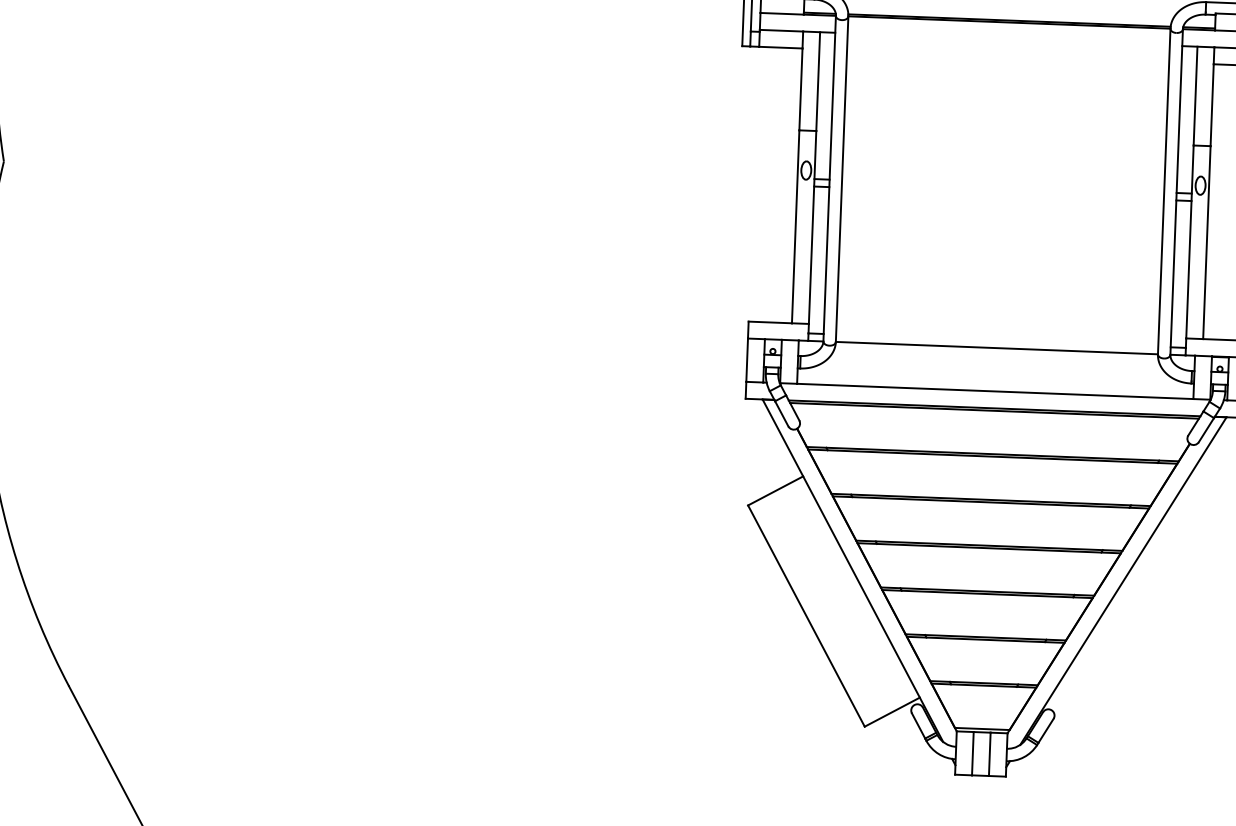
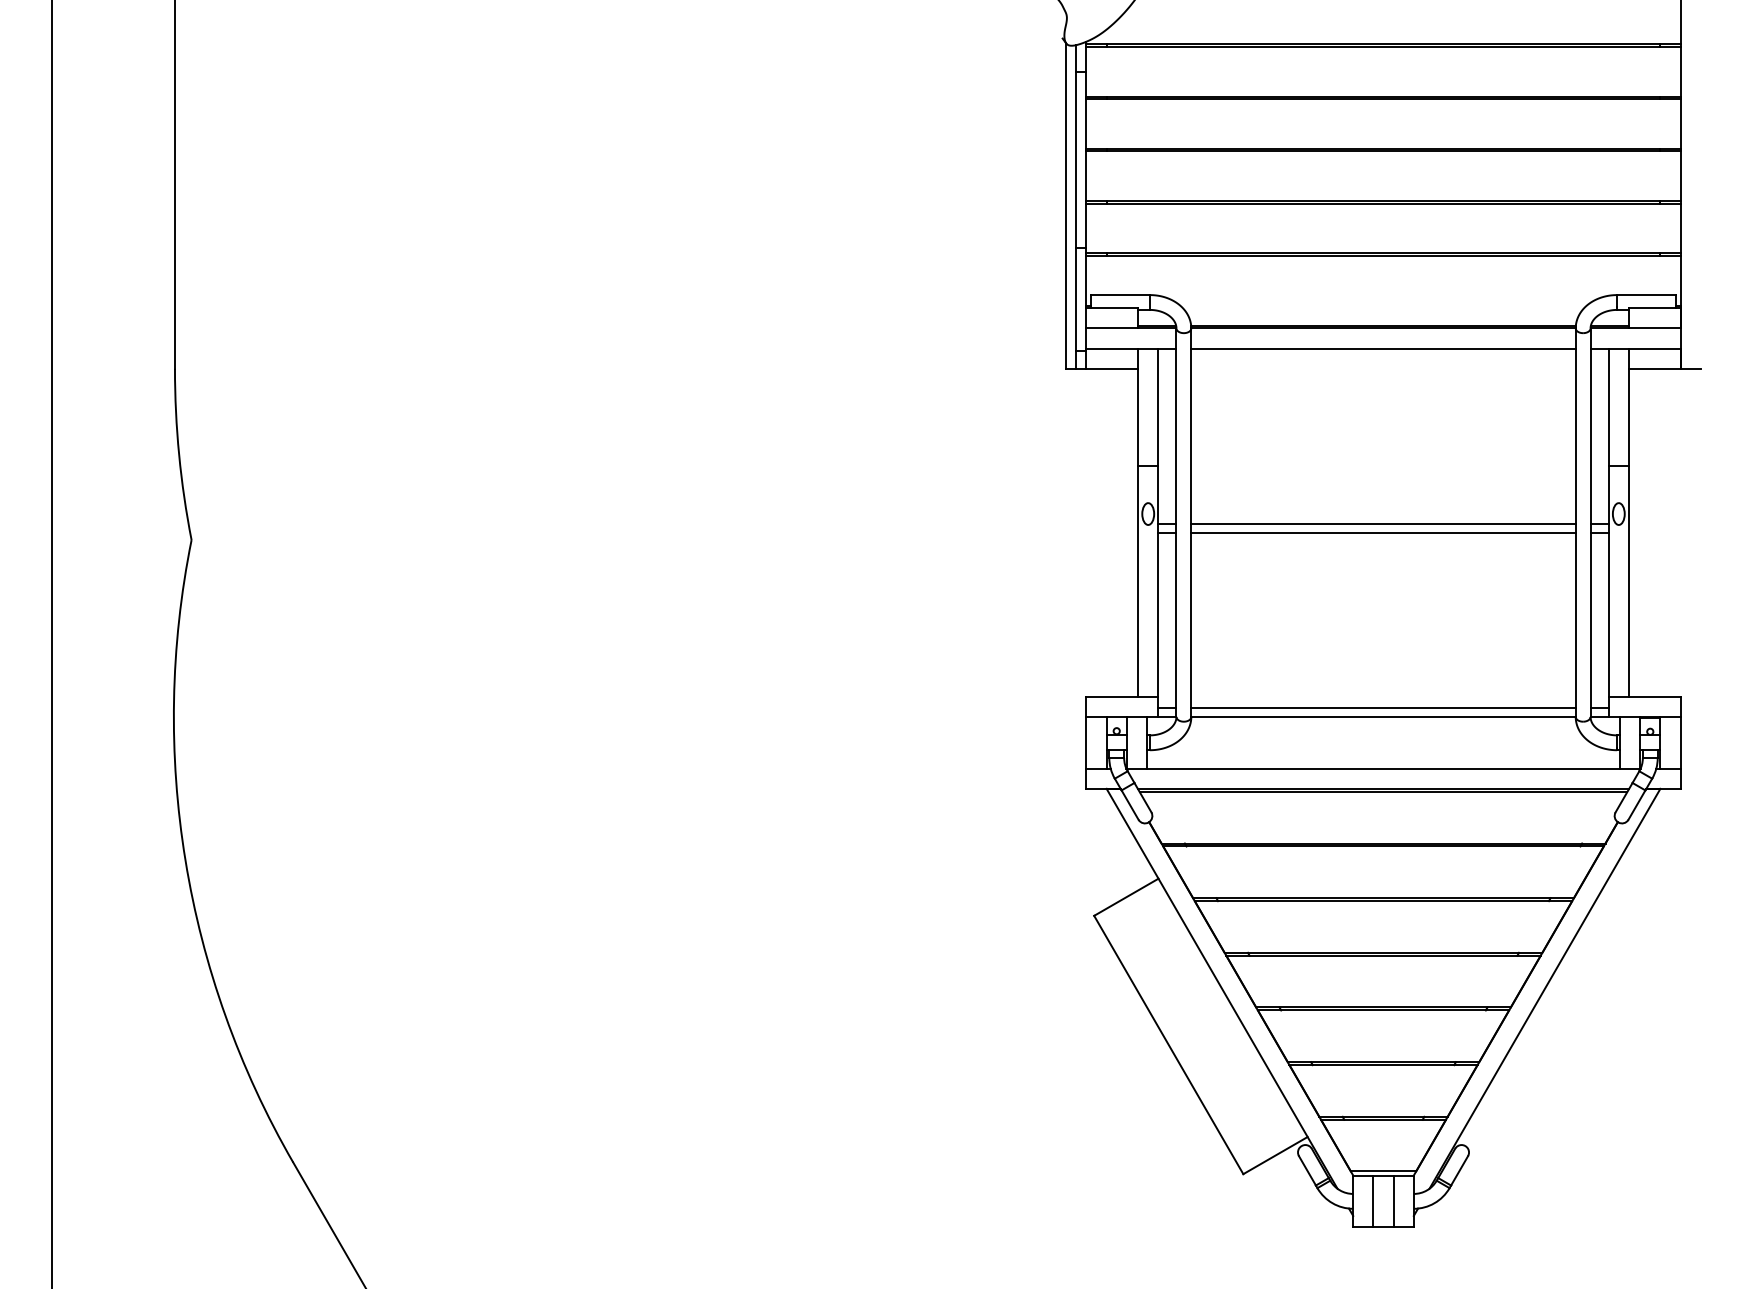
line: (1008, 39) -> (1383, 348), added
line: (1003, 186) -> (1383, 523), added
line: (1002, 193) -> (1383, 532), added
line: (997, 341) -> (1383, 708), added

